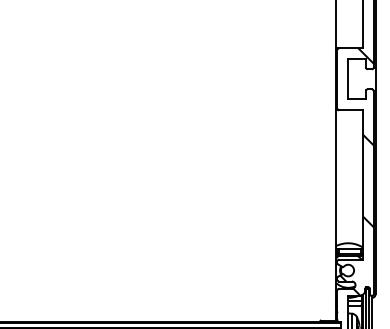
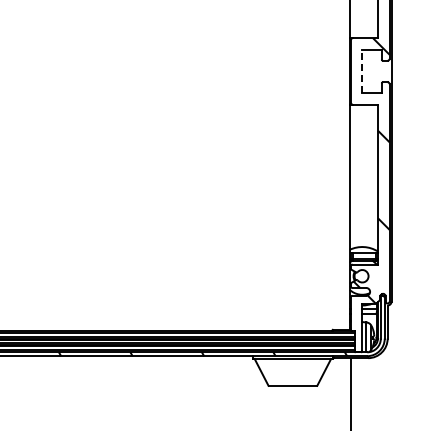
line: (348, 79) -> (362, 71), solid -> dashed

